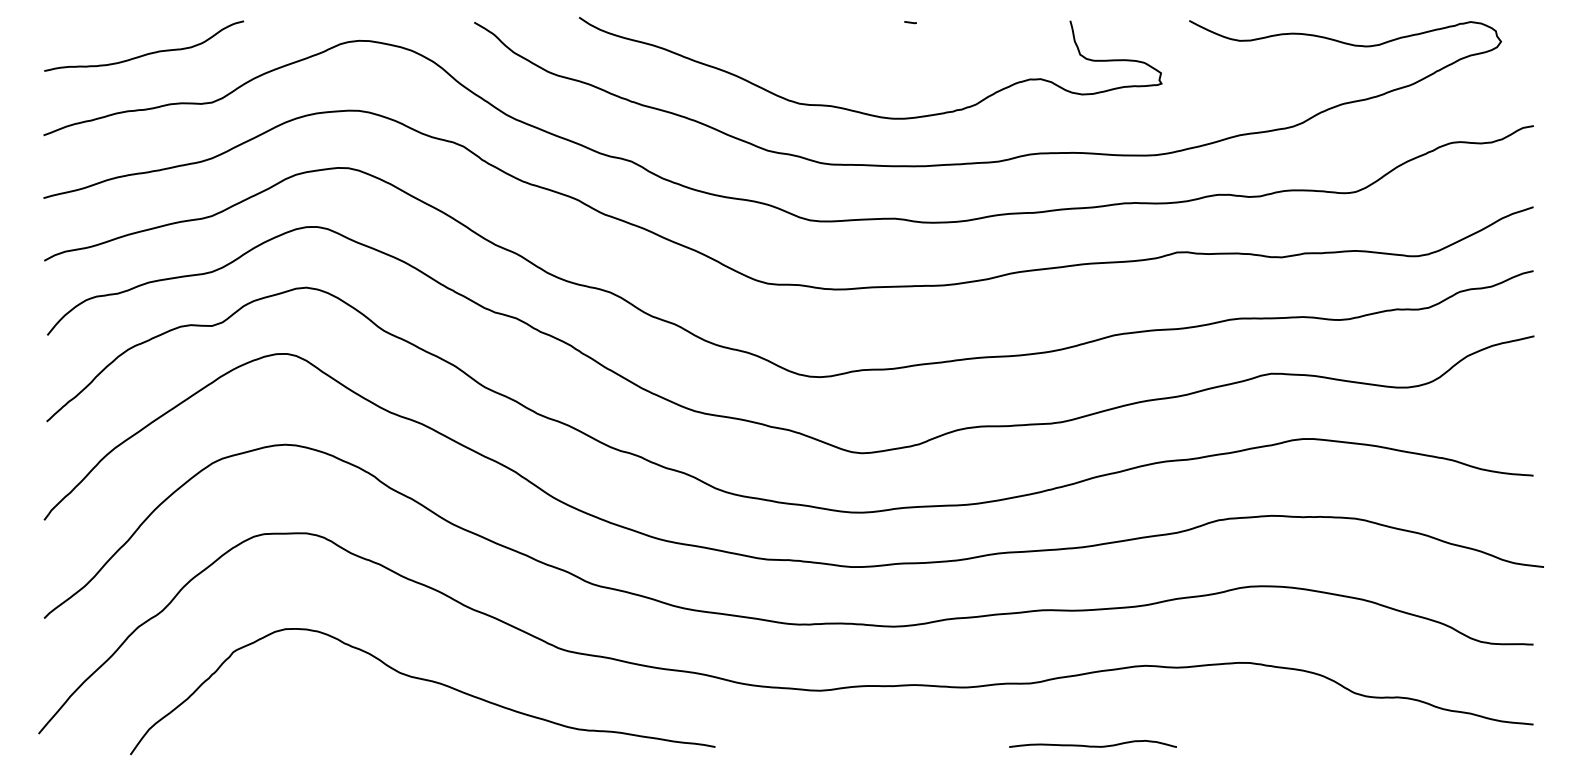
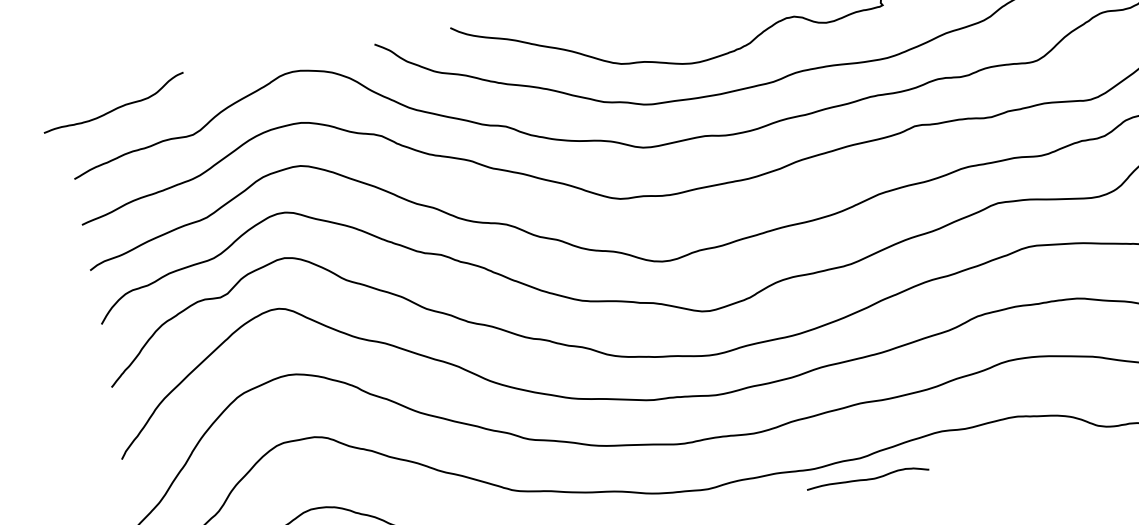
curve: (146, 53) -> (116, 107), moved
curve: (1092, 745) -> (867, 478), moved

